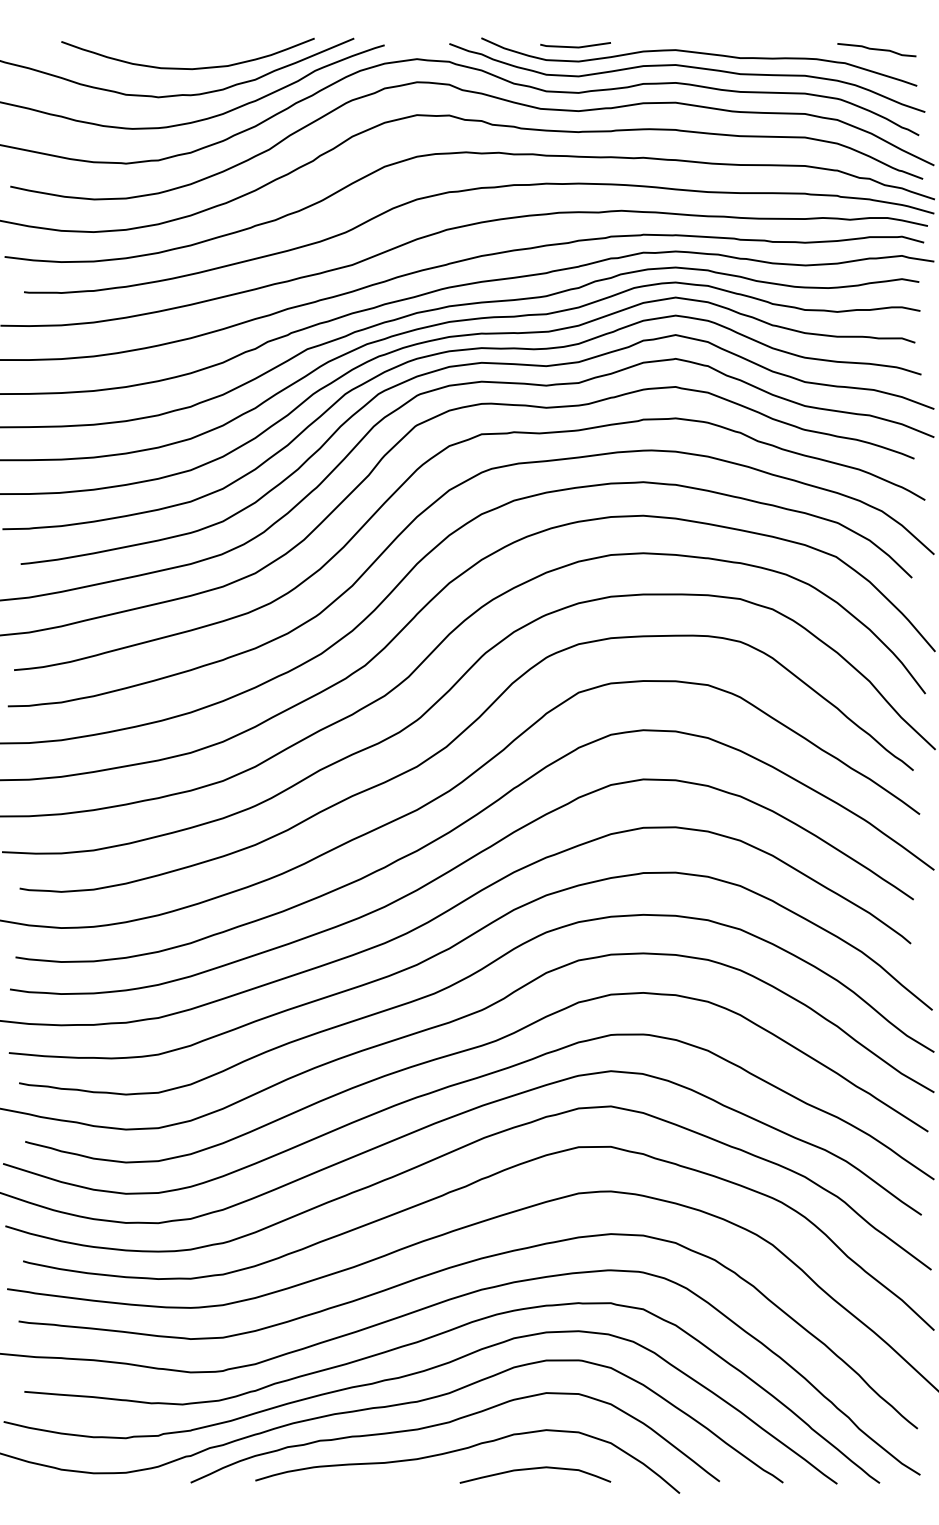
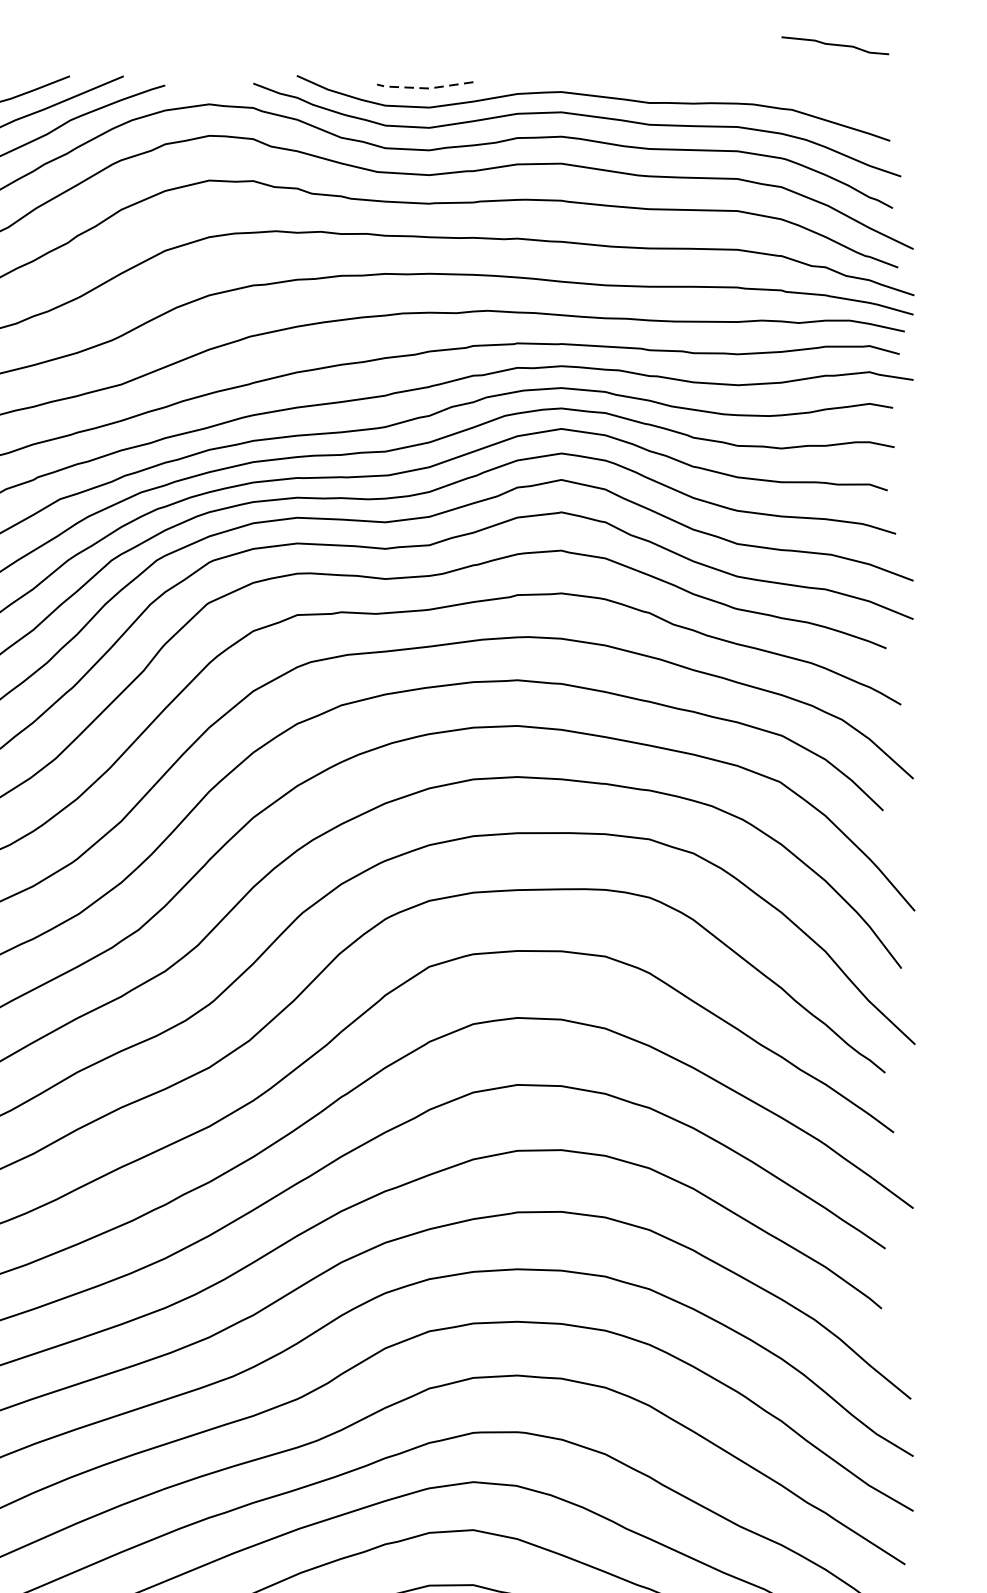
line: (574, 47) -> (423, 88), solid -> dashed
curve: (876, 50) -> (834, 46), moved

